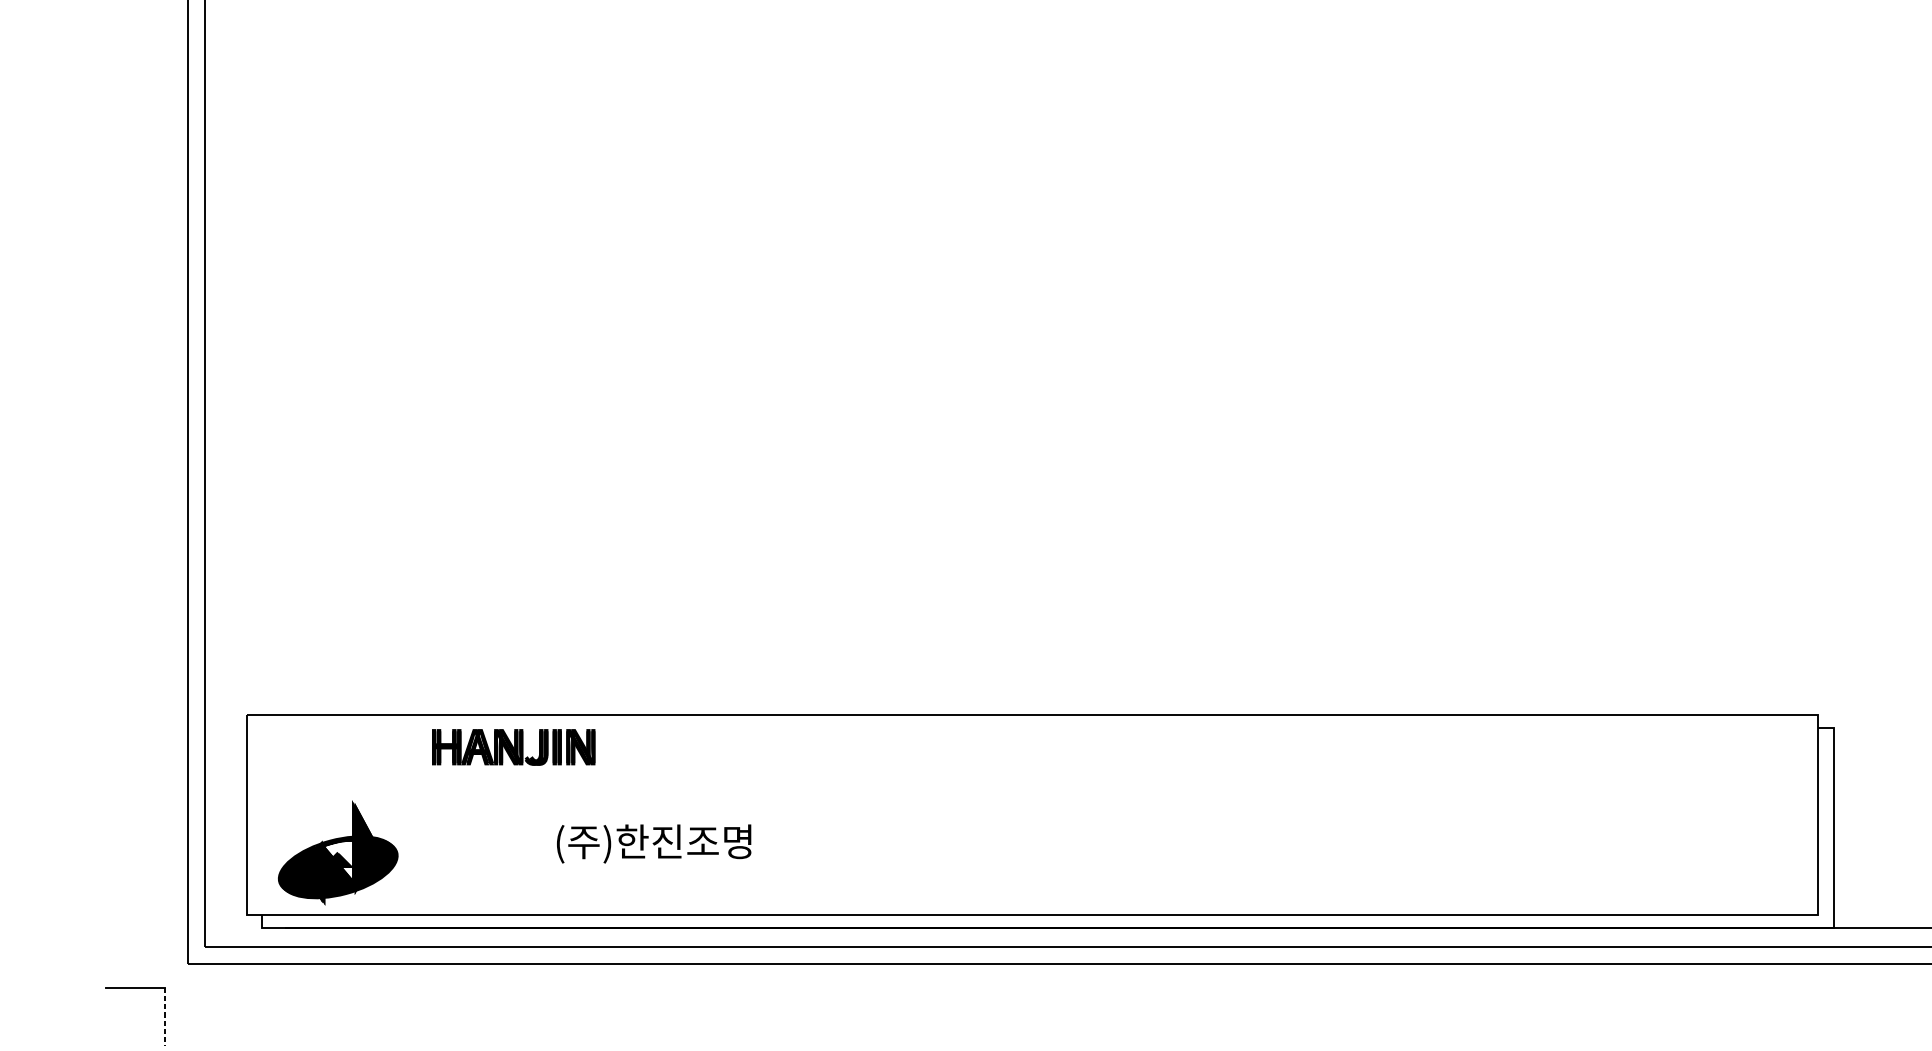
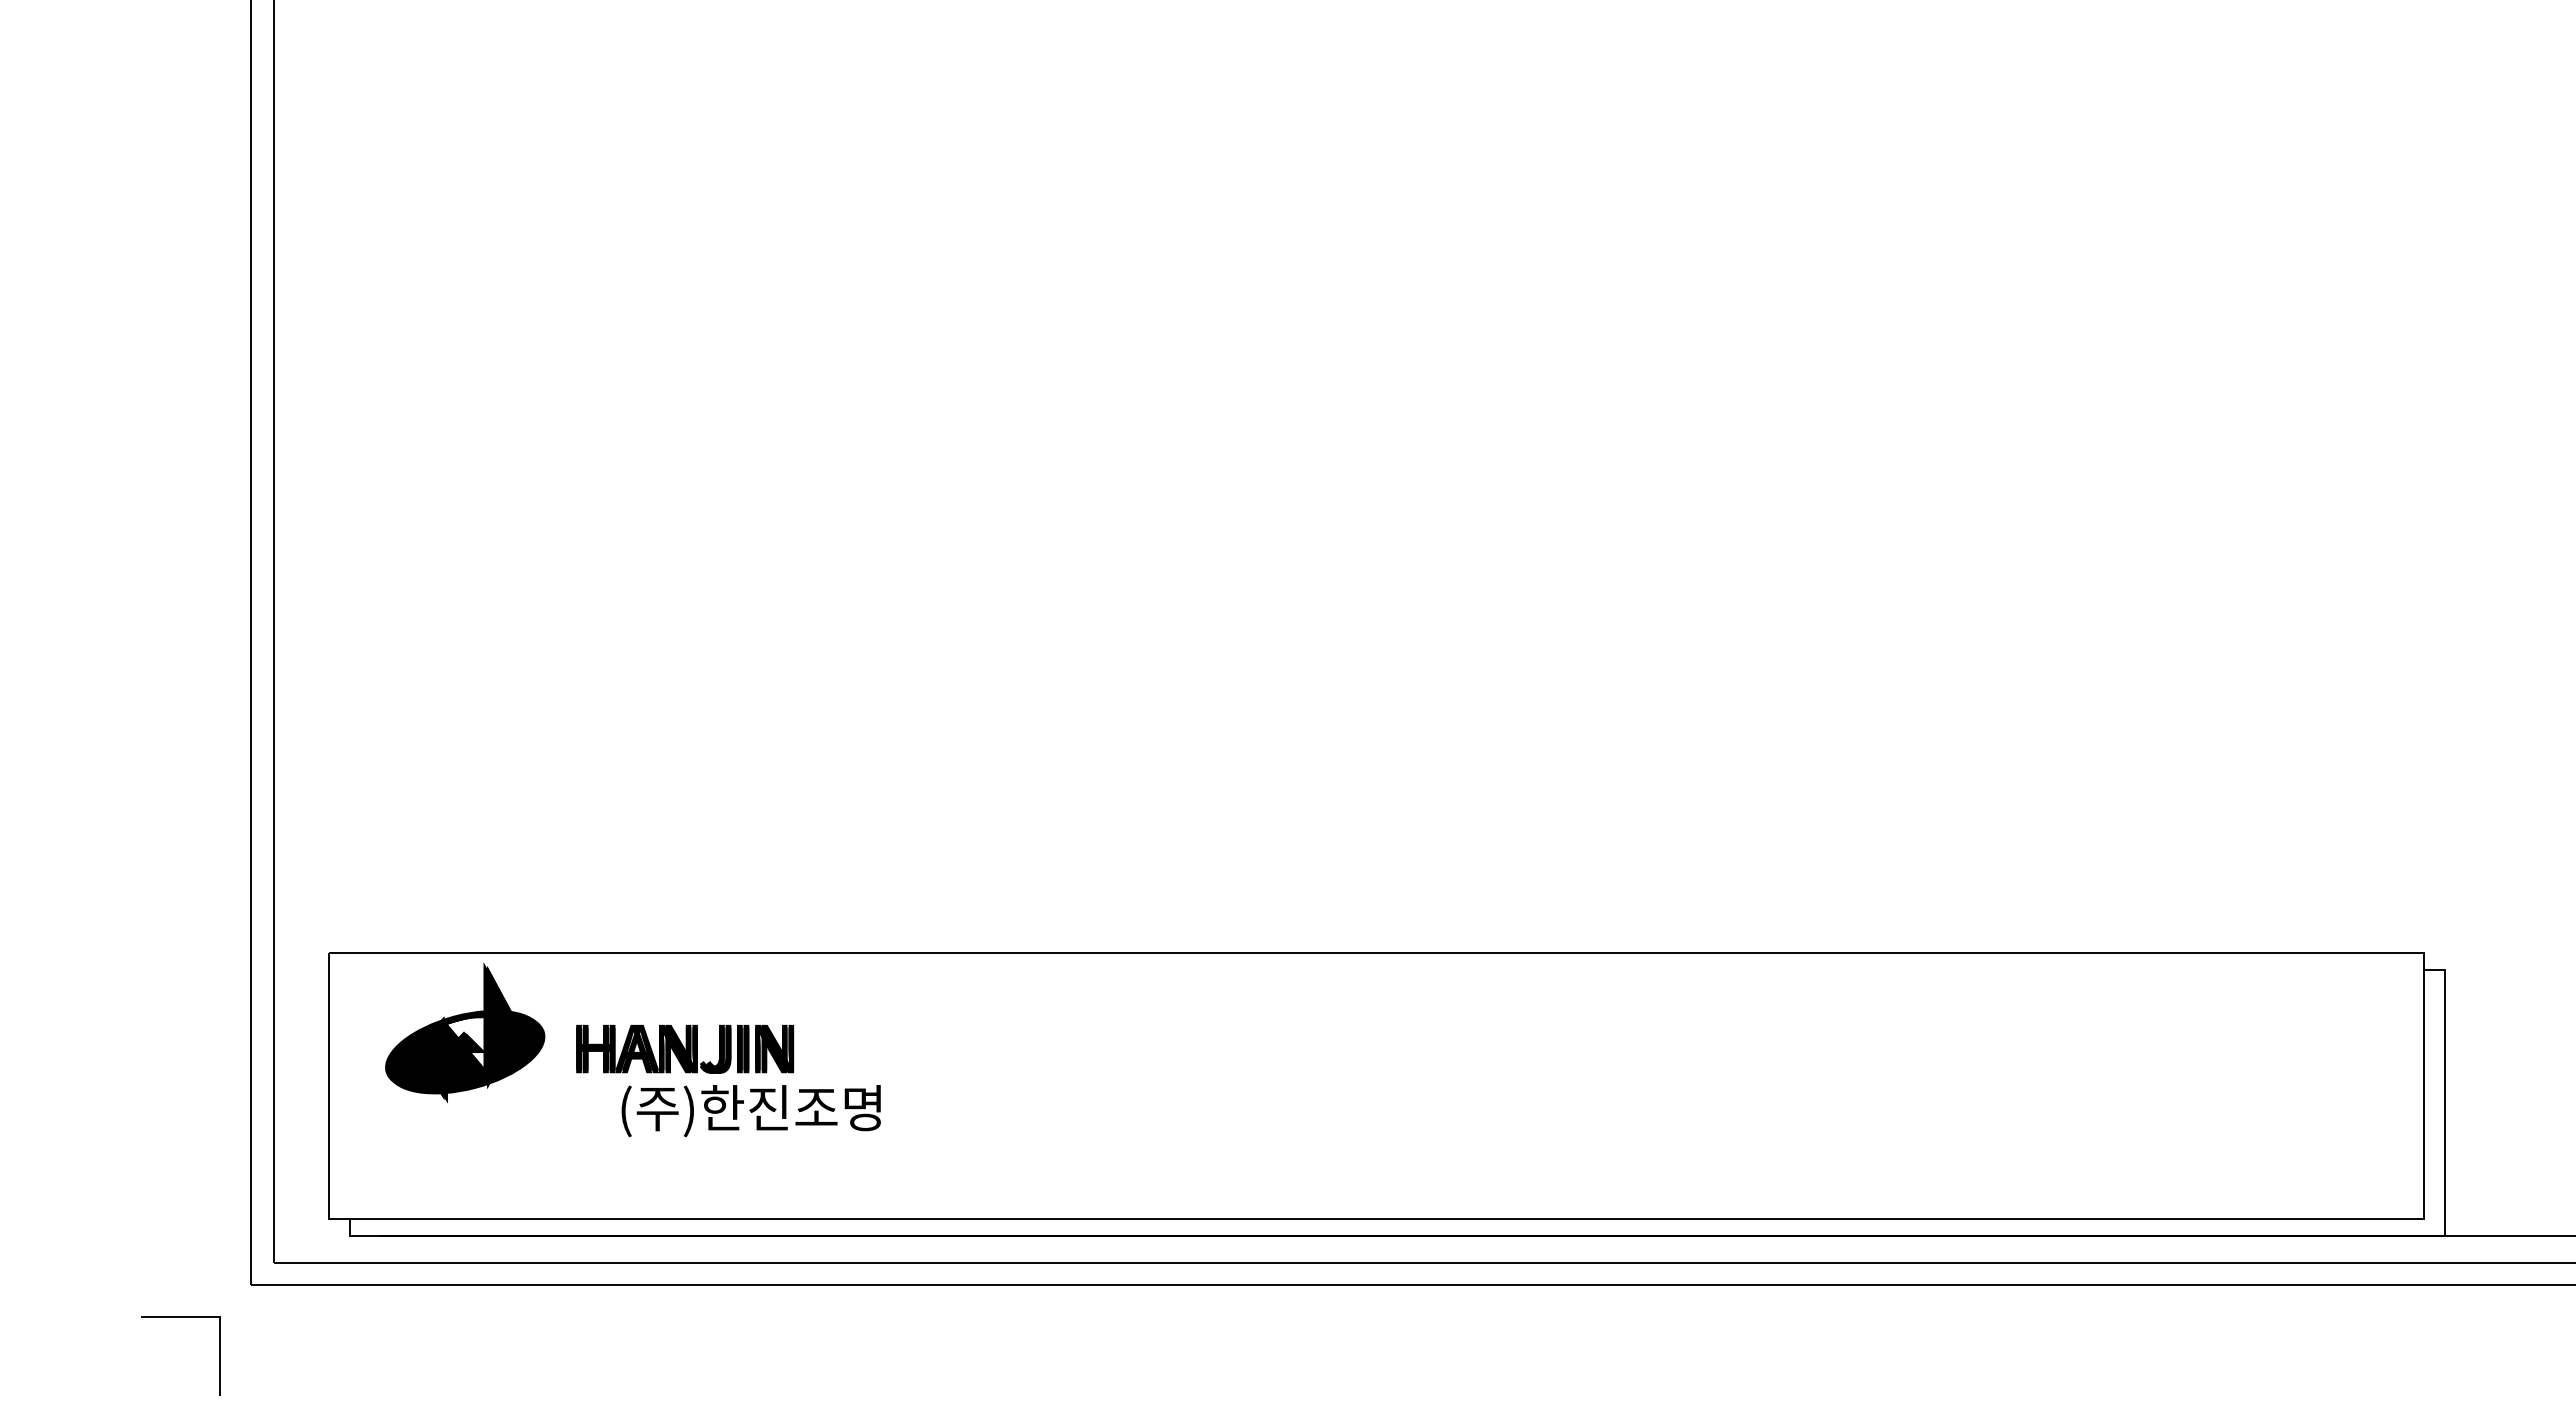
text: (514, 746) -> (685, 1048), moved
text: (653, 844) -> (750, 1111), moved
part: (338, 852) -> (465, 1032), moved
line: (164, 1017) -> (219, 1356), dashed -> solid

